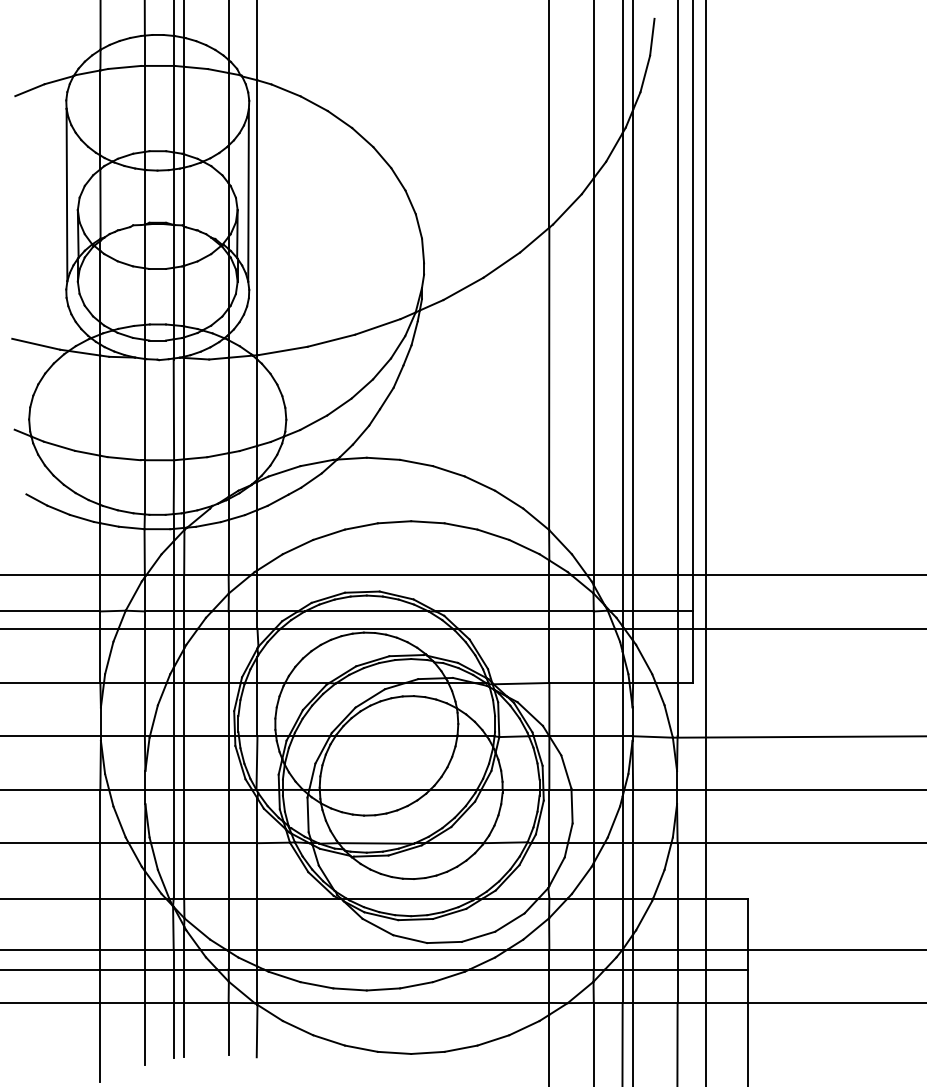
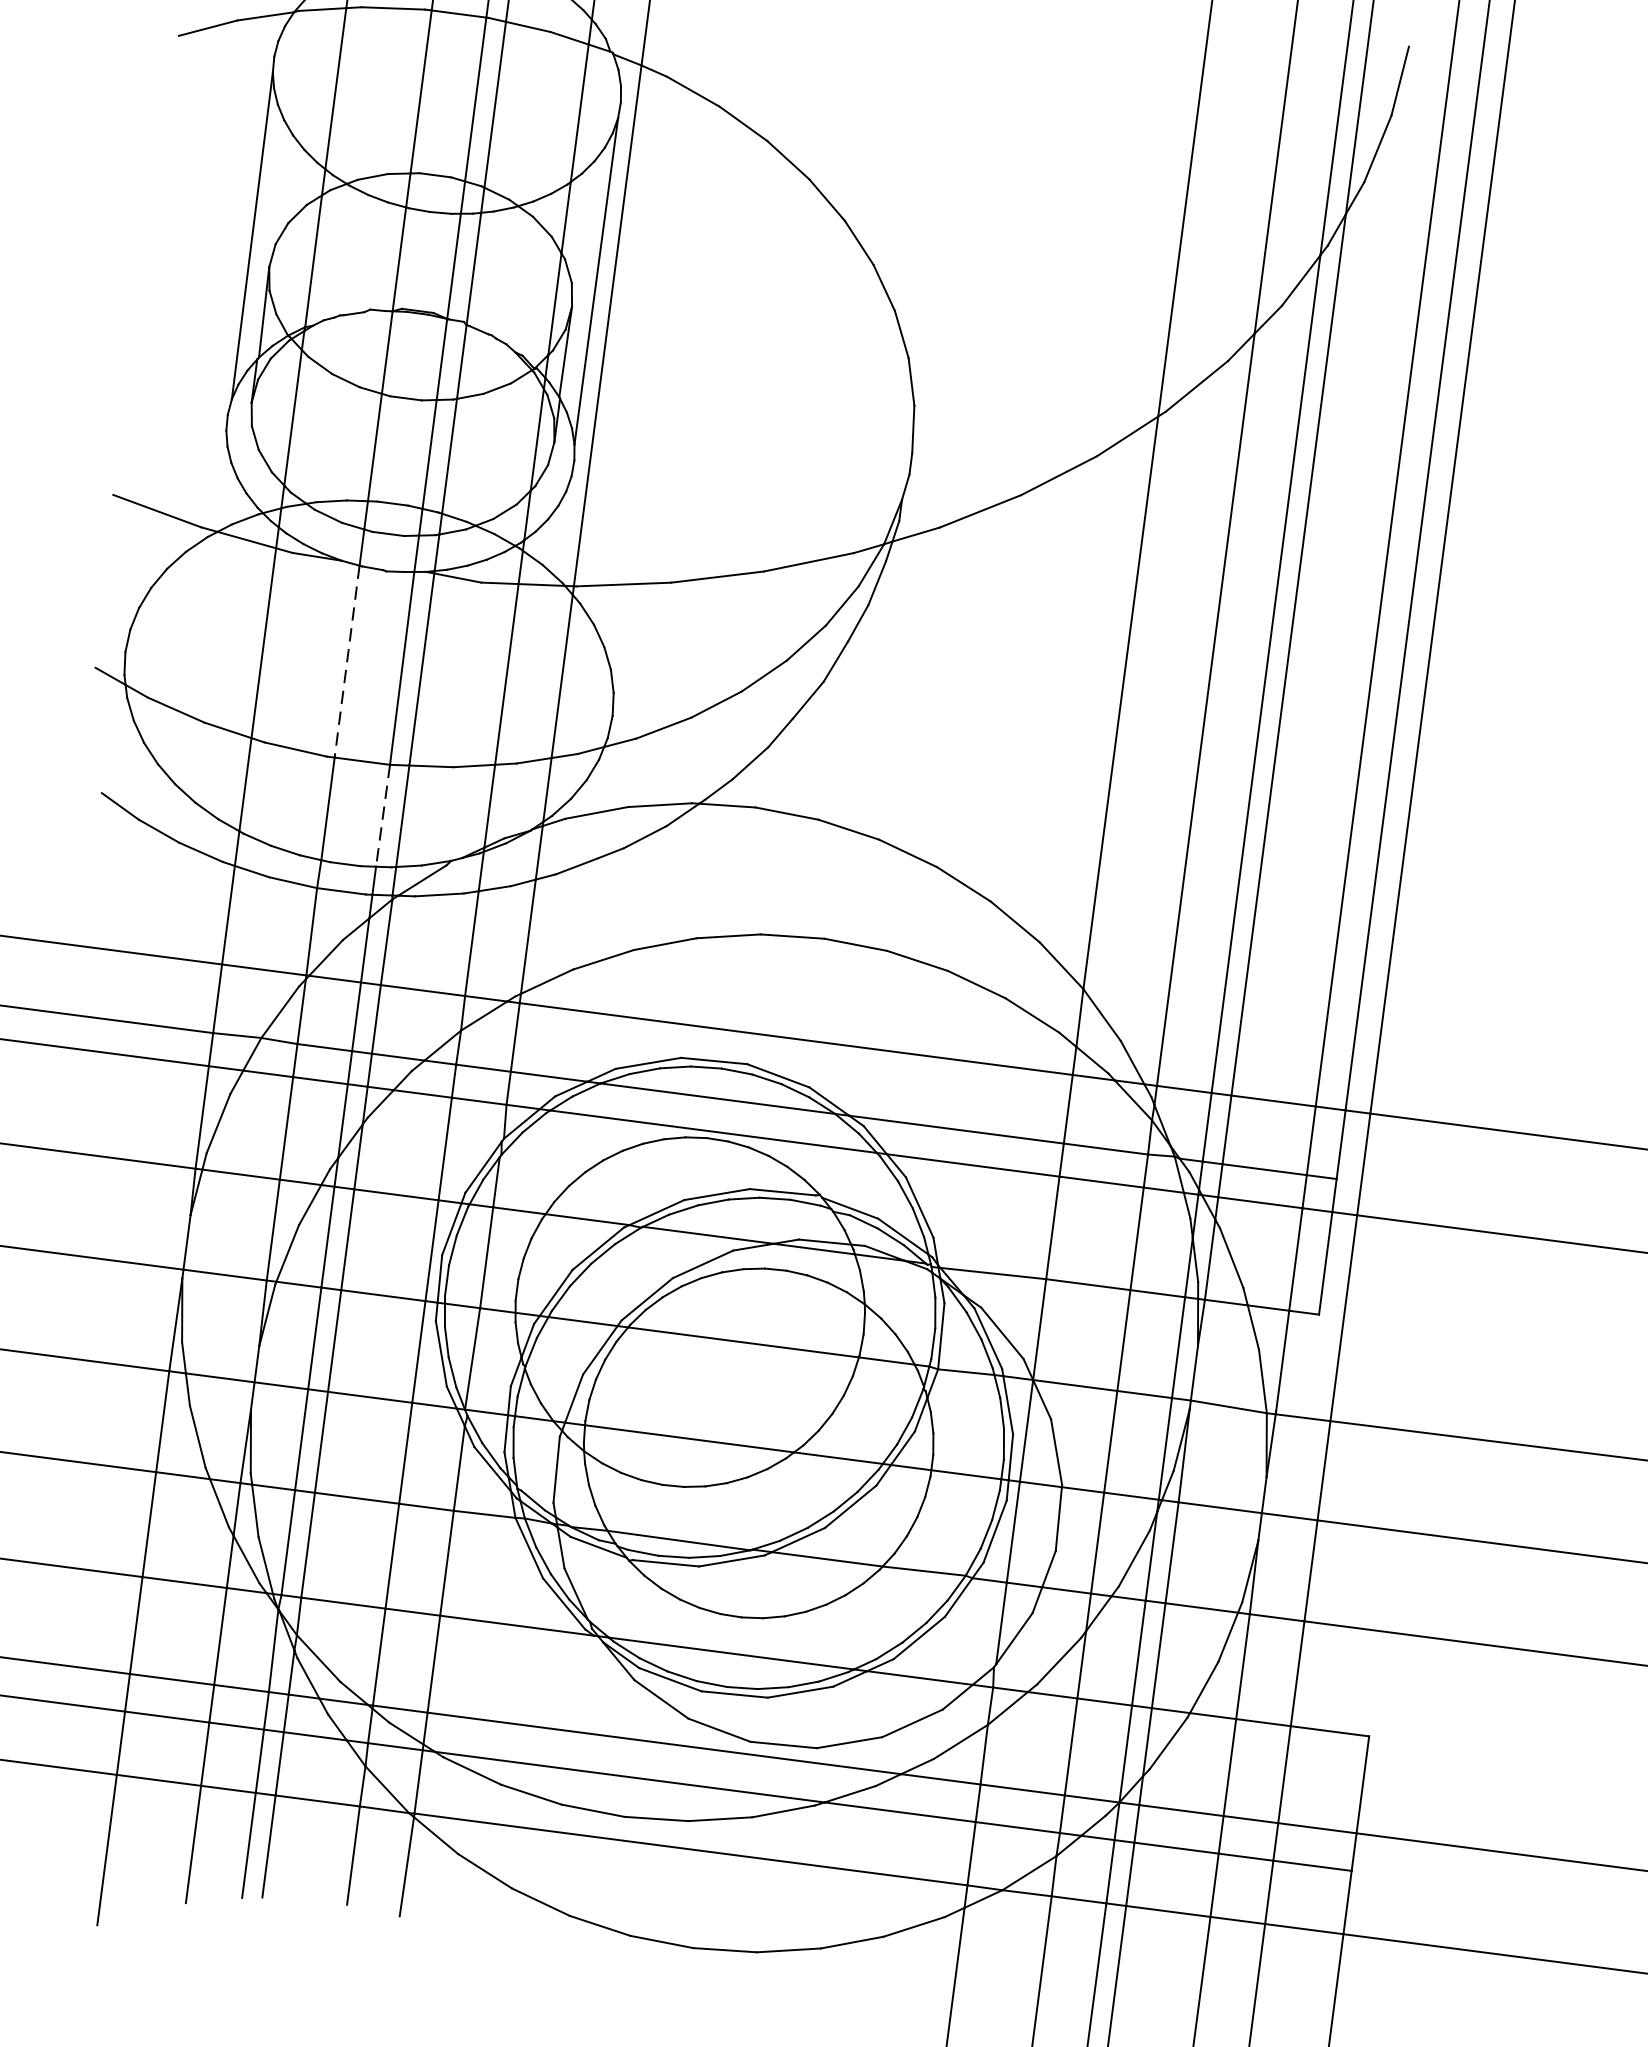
line: (144, 409) -> (346, 661), solid -> dashed
line: (173, 487) -> (382, 816), solid -> dashed

